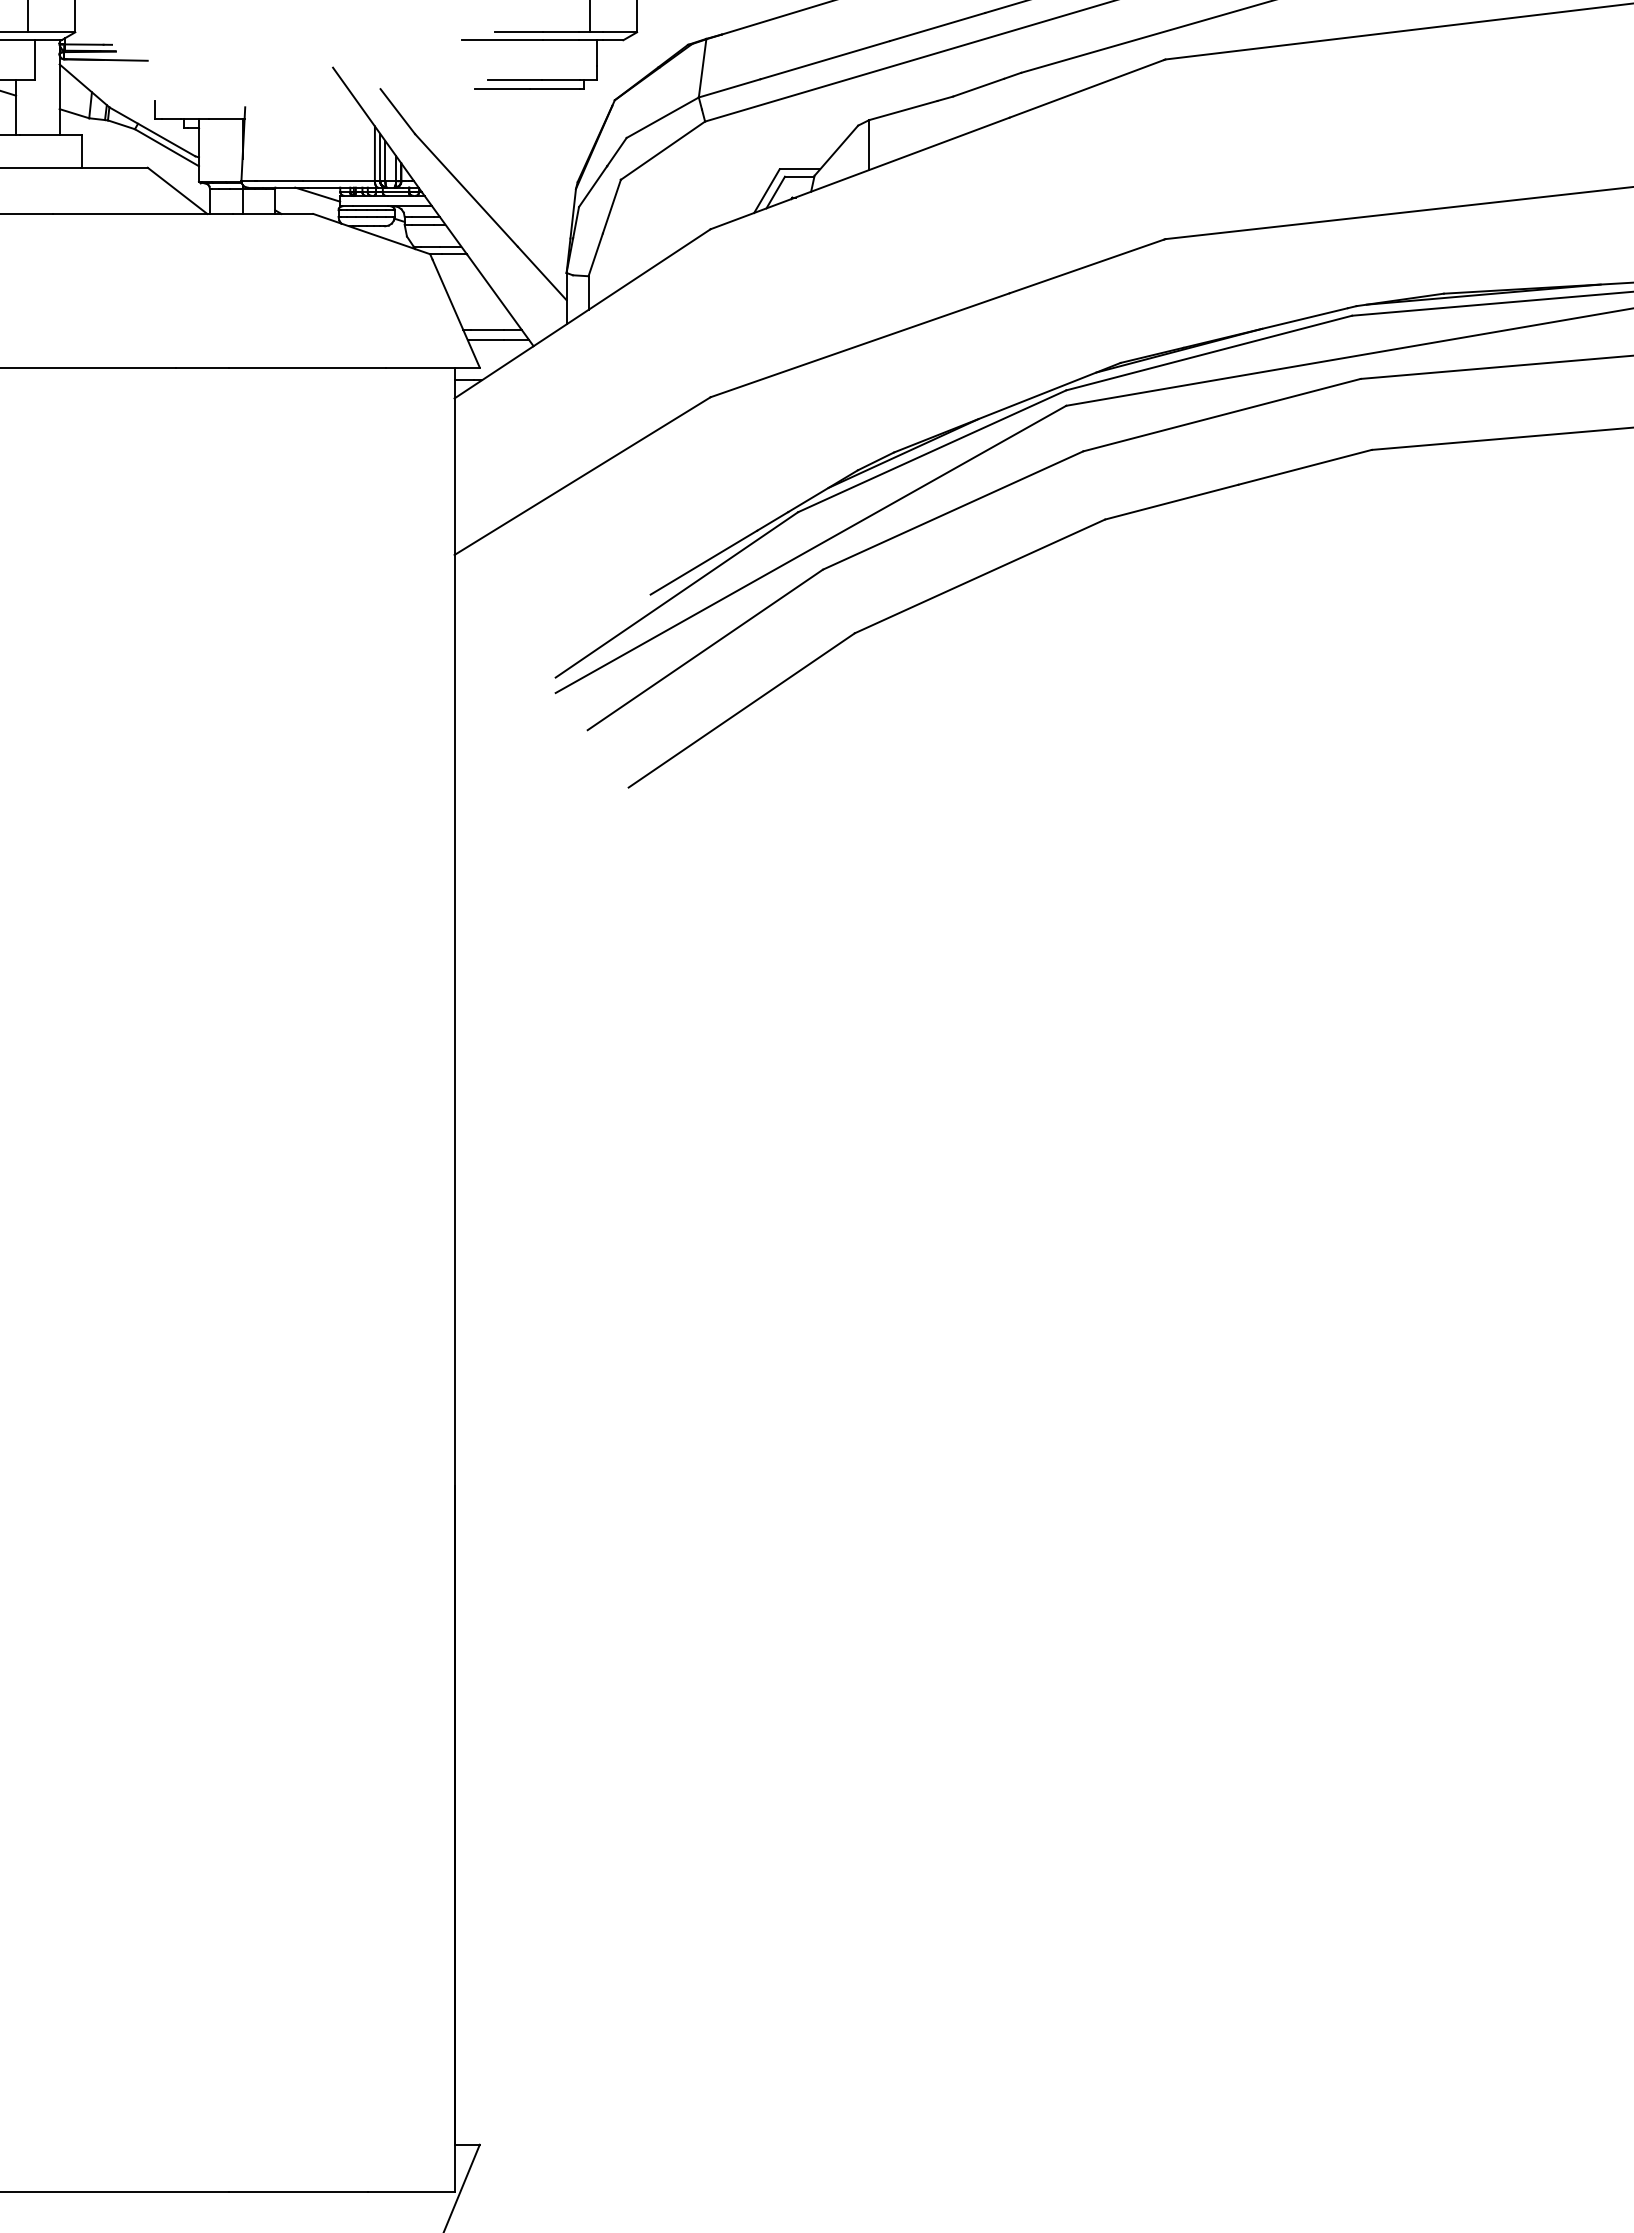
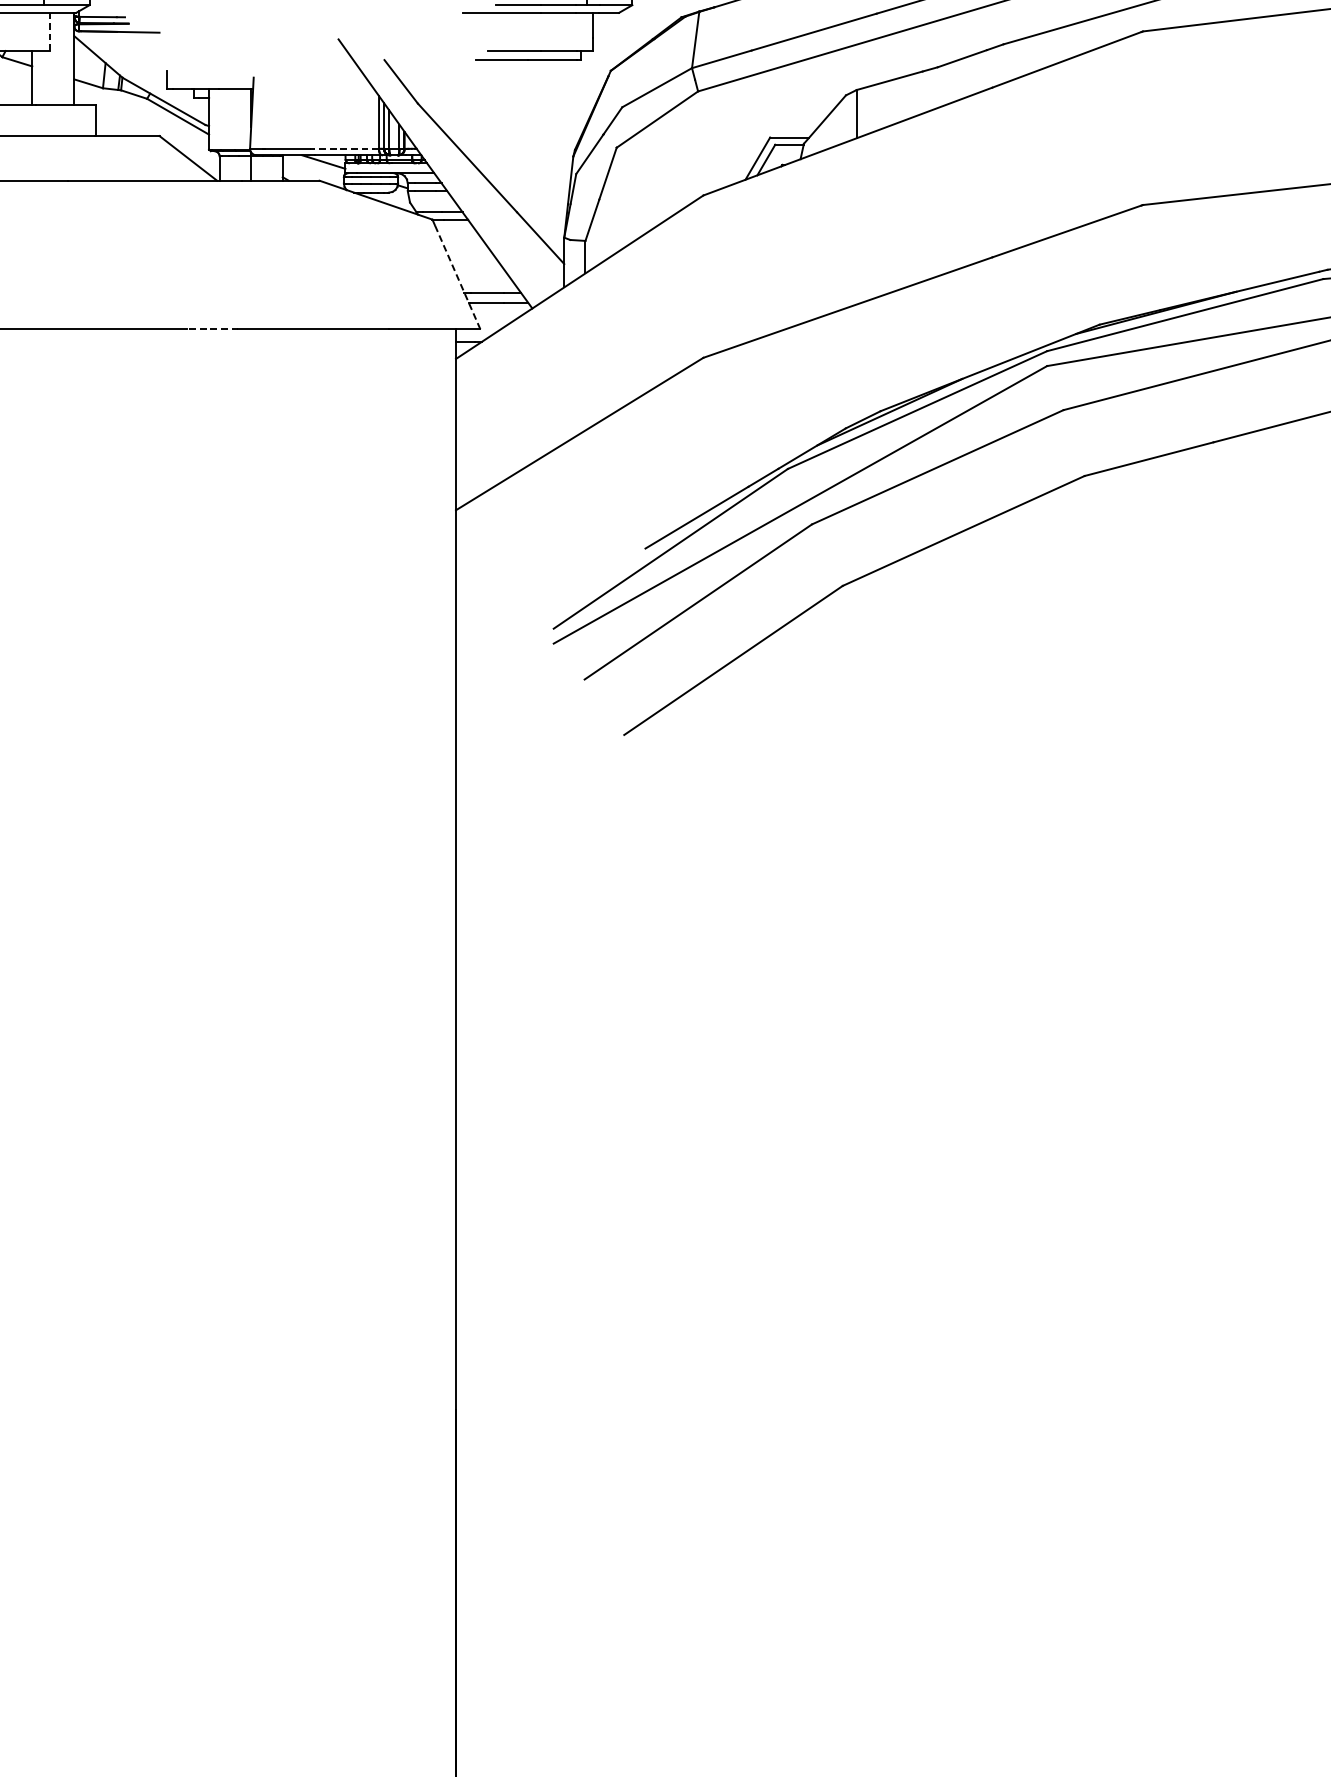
line: (34, 60) -> (50, 32), solid -> dashed
line: (339, 180) -> (344, 148), solid -> dashed
line: (456, 313) -> (457, 276), solid -> dashed
line: (202, 367) -> (212, 329), solid -> dashed

